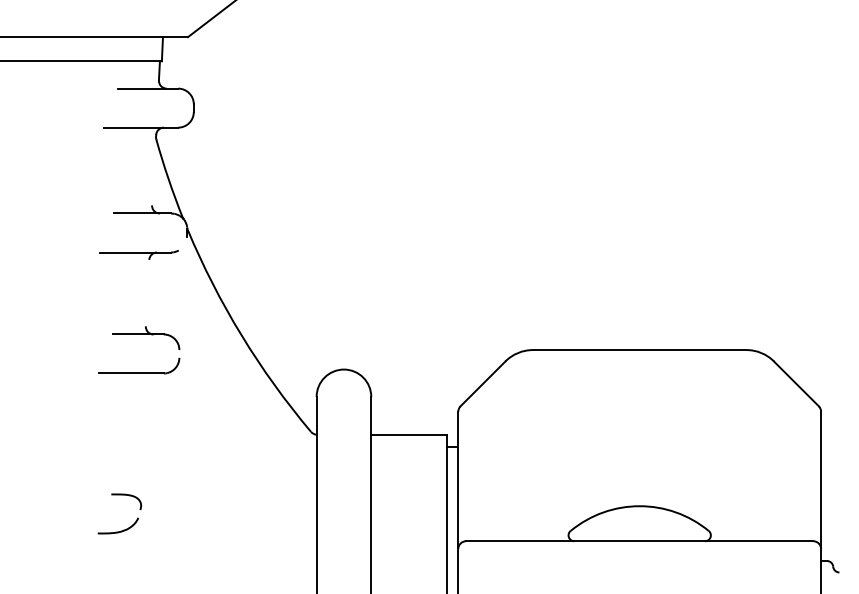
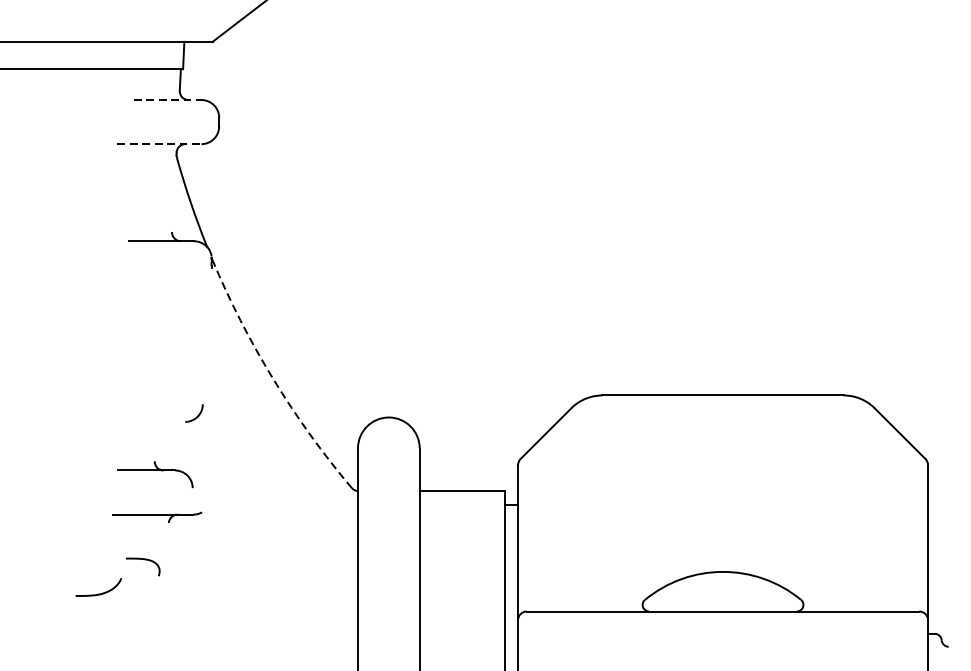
line: (148, 88) -> (167, 99), solid -> dashed
line: (141, 127) -> (160, 143), solid -> dashed
part: (138, 254) -> (156, 516), moved
arc: (241, 335) -> (273, 379), solid -> dashed
part: (146, 337) -> (155, 473), moved
line: (131, 373) -> (148, 421), removed
curve: (120, 530) -> (101, 592), moved

